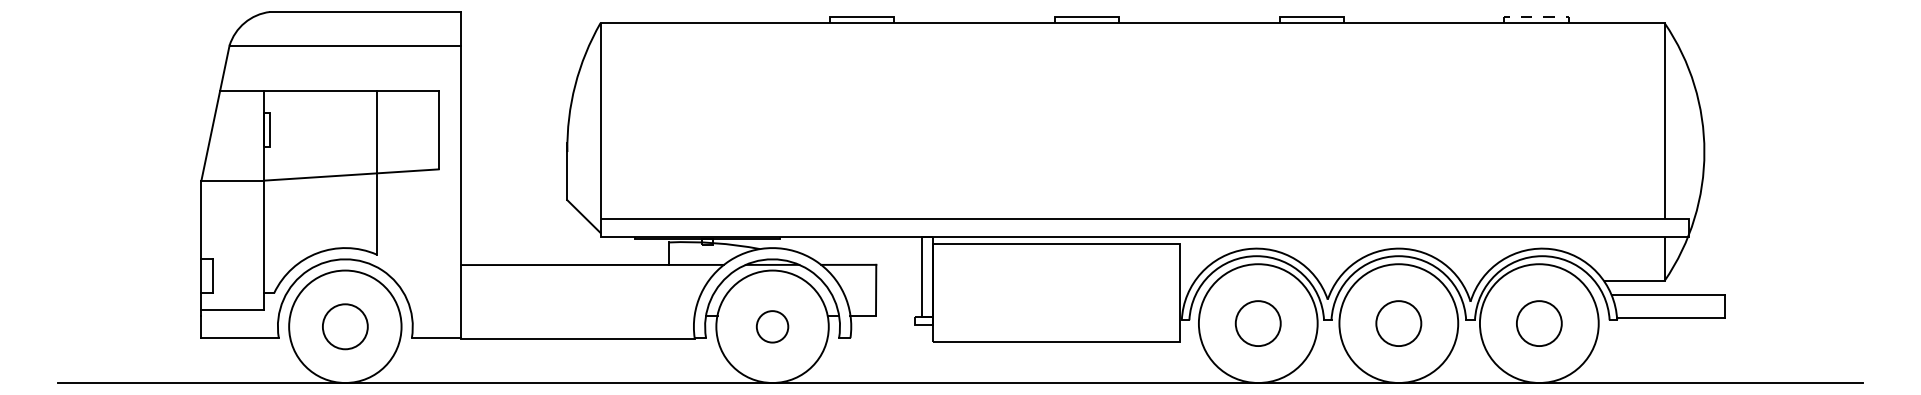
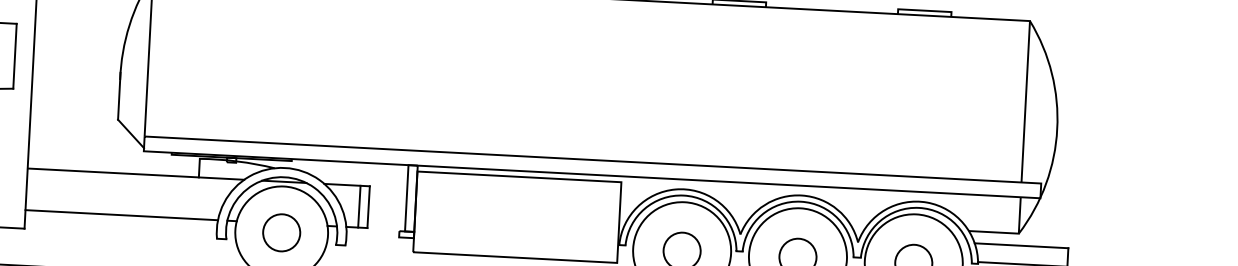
line: (1537, 17) -> (925, 10), dashed -> solid
line: (864, 289) -> (359, 206), added
circle: (772, 326) -> (281, 232), size x1.43
line: (577, 338) -> (121, 215), moved

